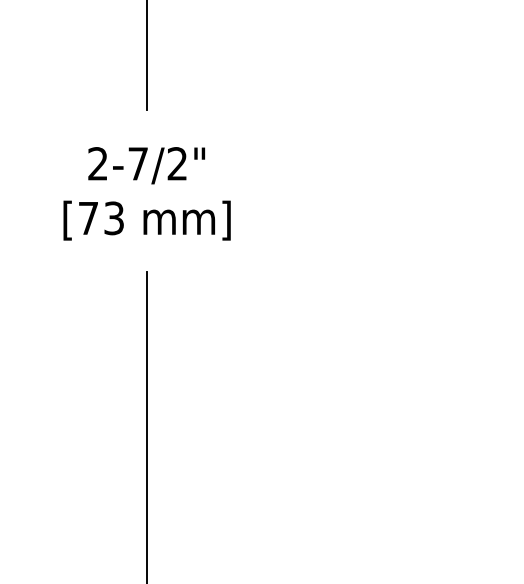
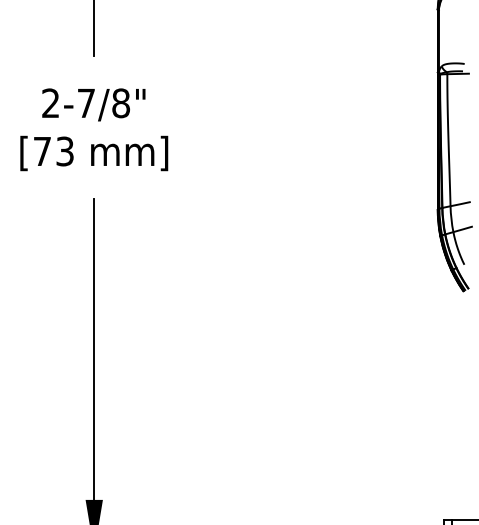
text: (177, 164) -> (121, 103), 2-7/2" -> 2-7/8"

